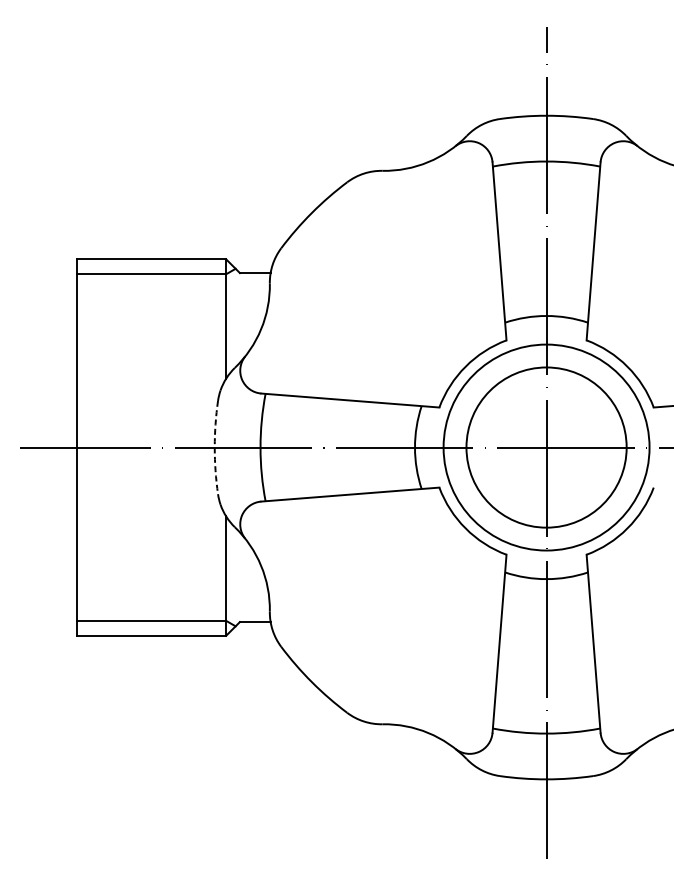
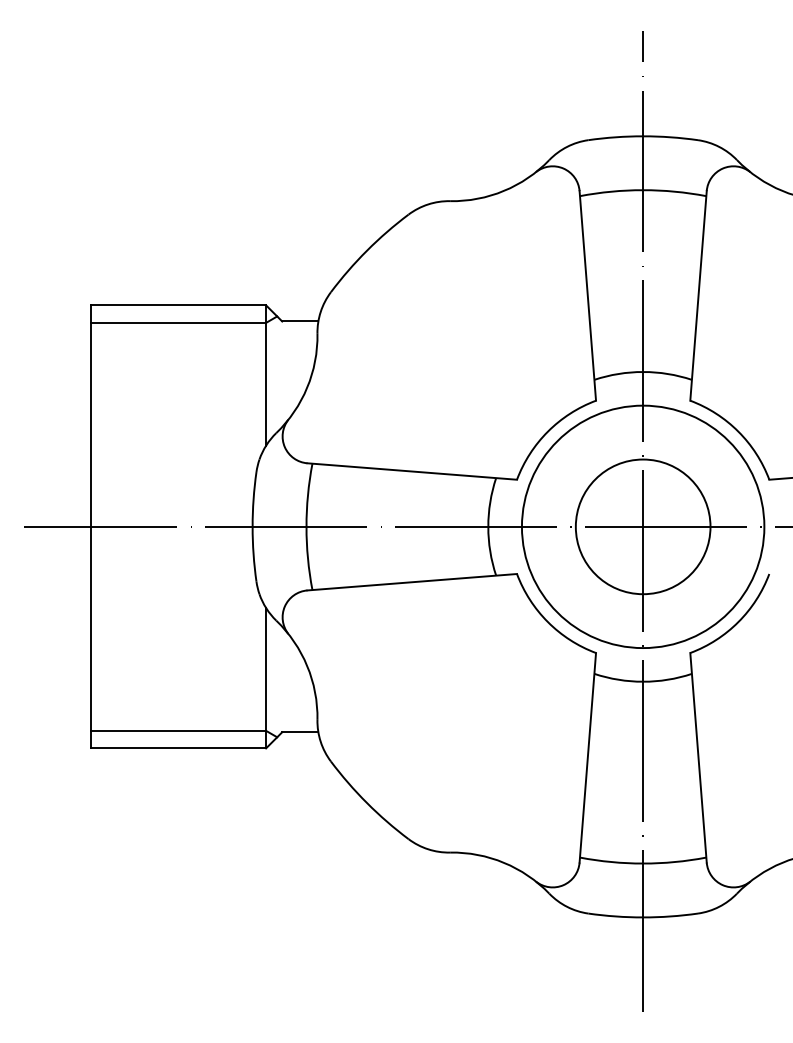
arc: (214, 447) -> (252, 526), dashed -> solid
circle: (546, 447) -> (642, 526), size x0.71

